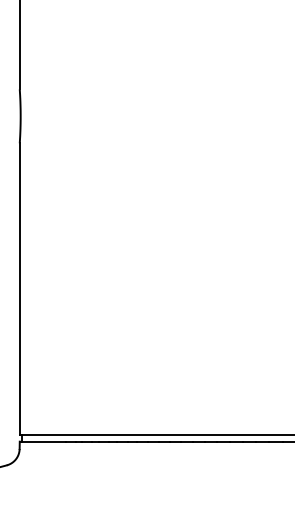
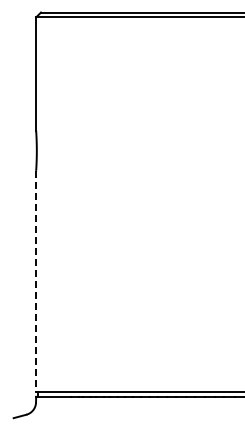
line: (20, 290) -> (36, 282), solid -> dashed

